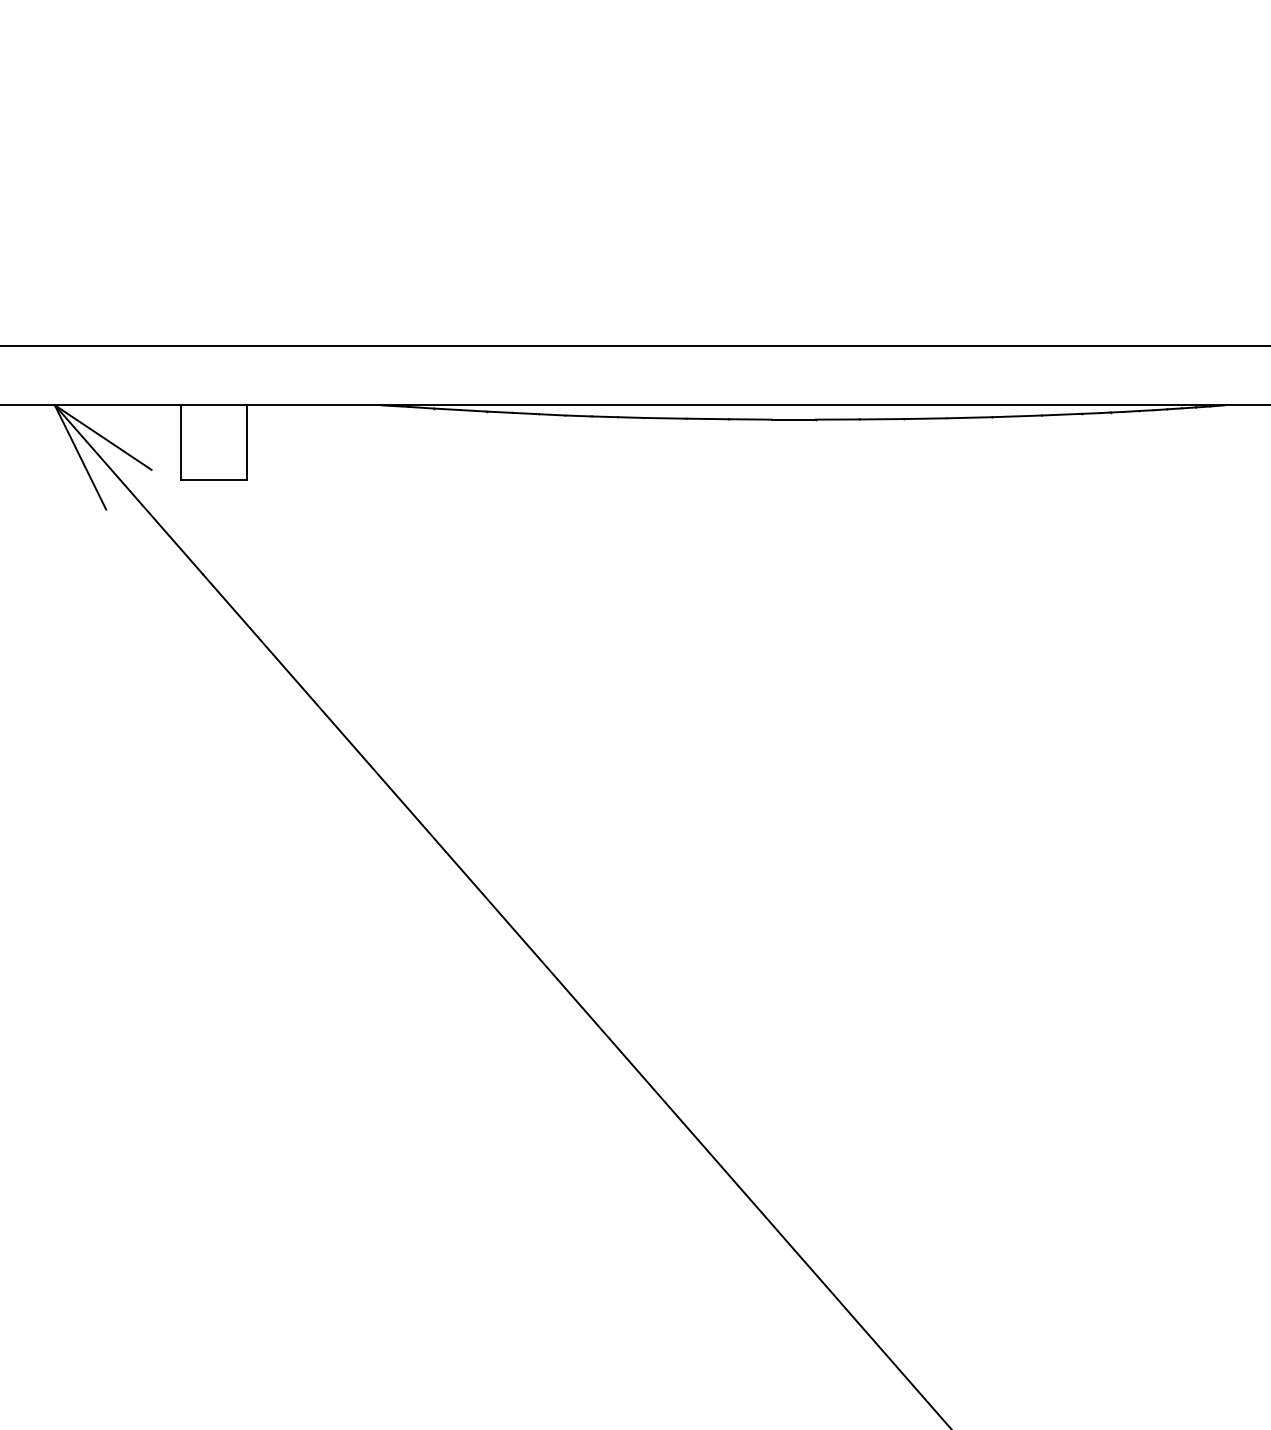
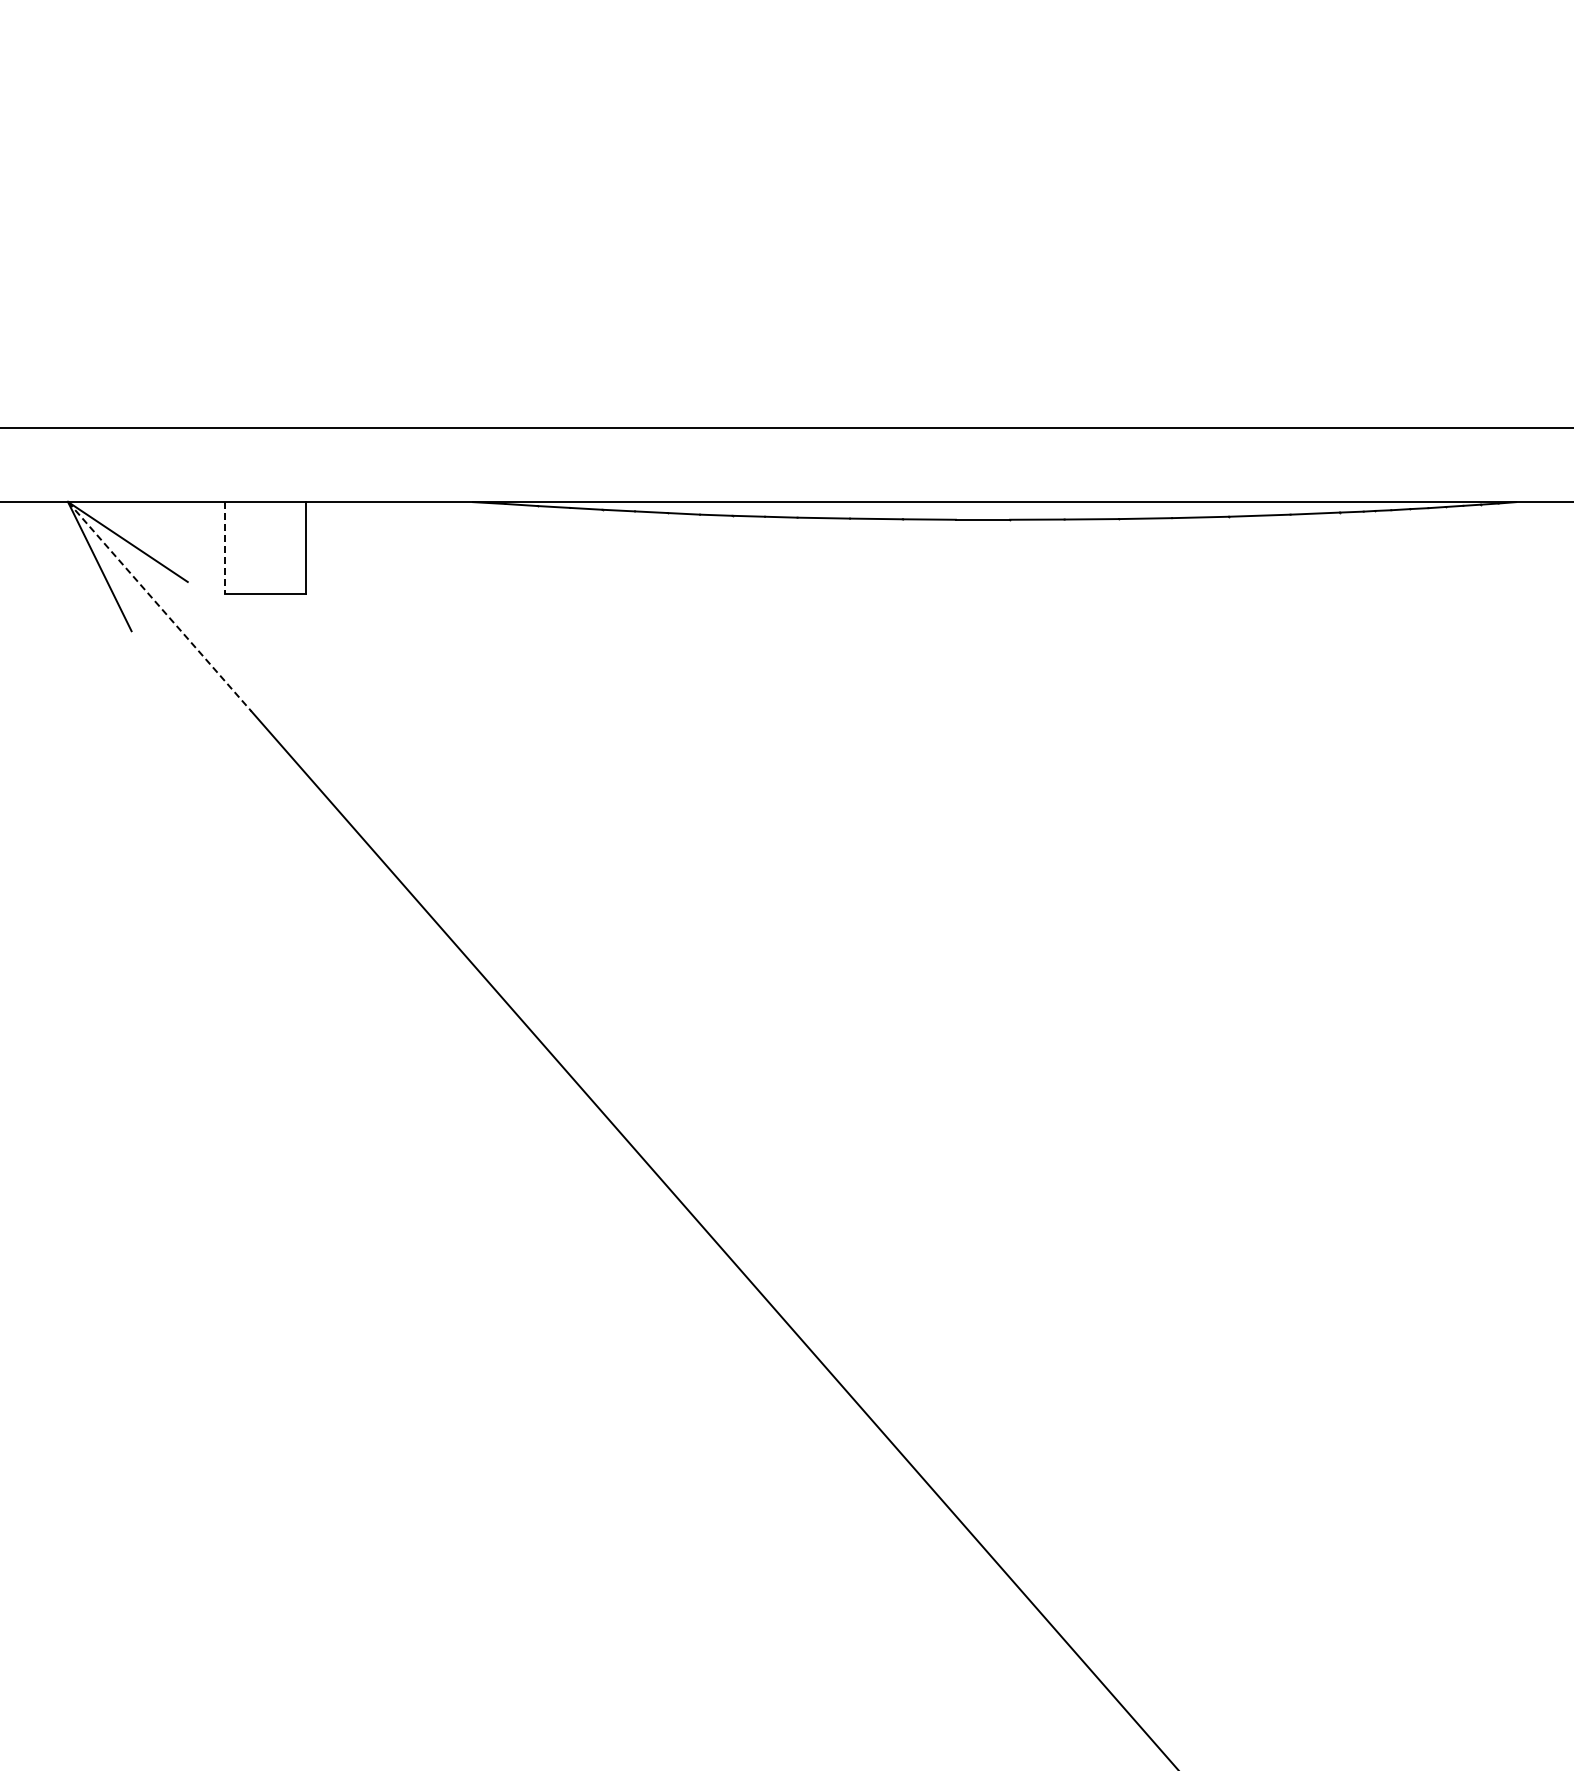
line: (181, 442) -> (224, 548), solid -> dashed
line: (129, 489) -> (160, 606), solid -> dashed

